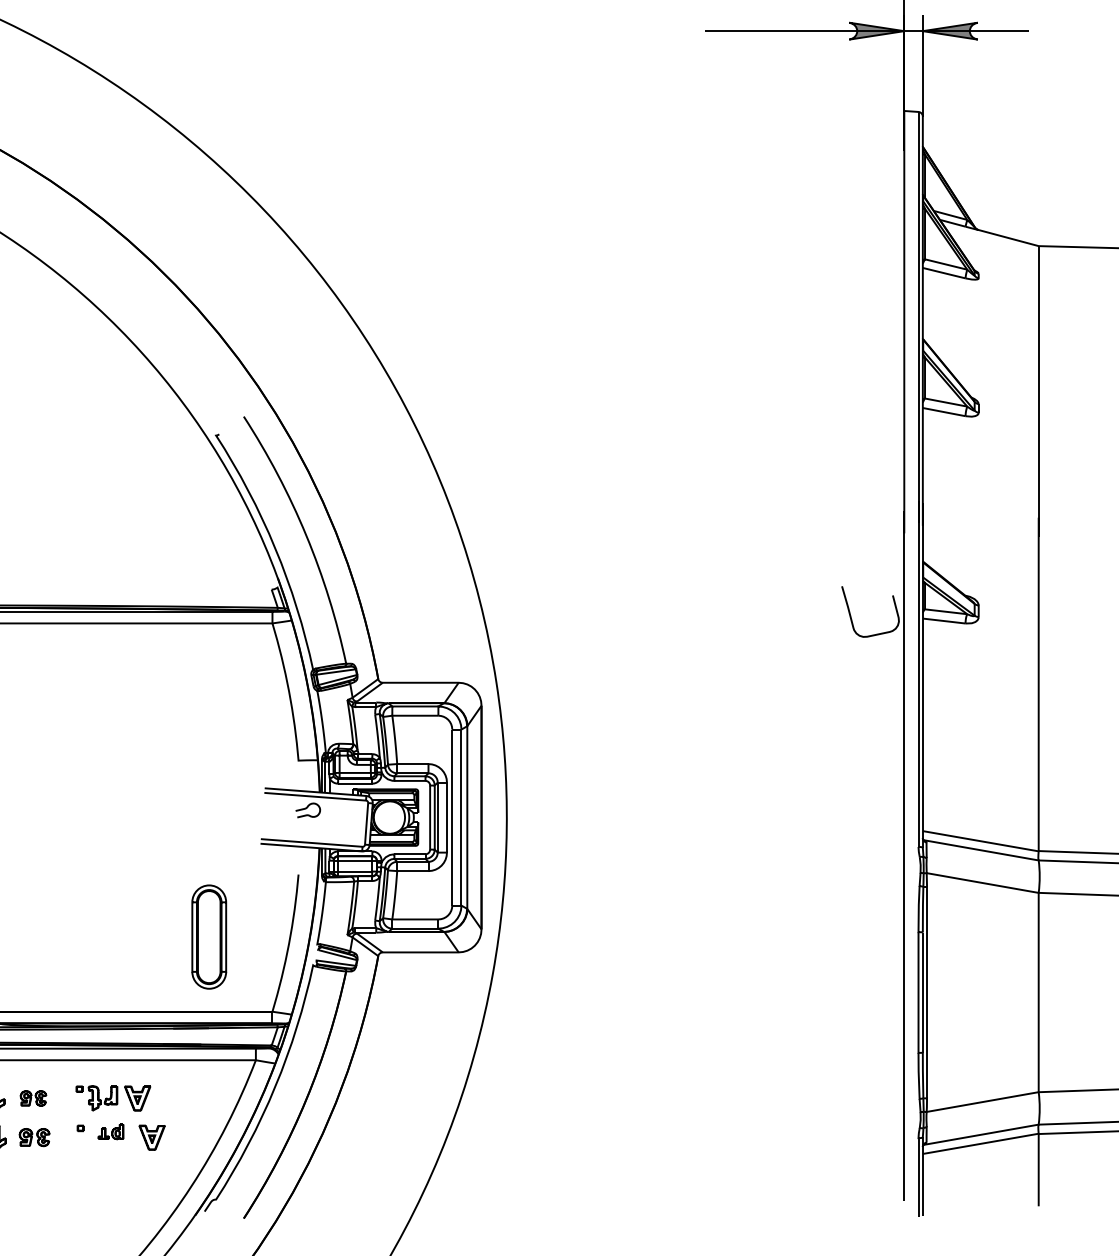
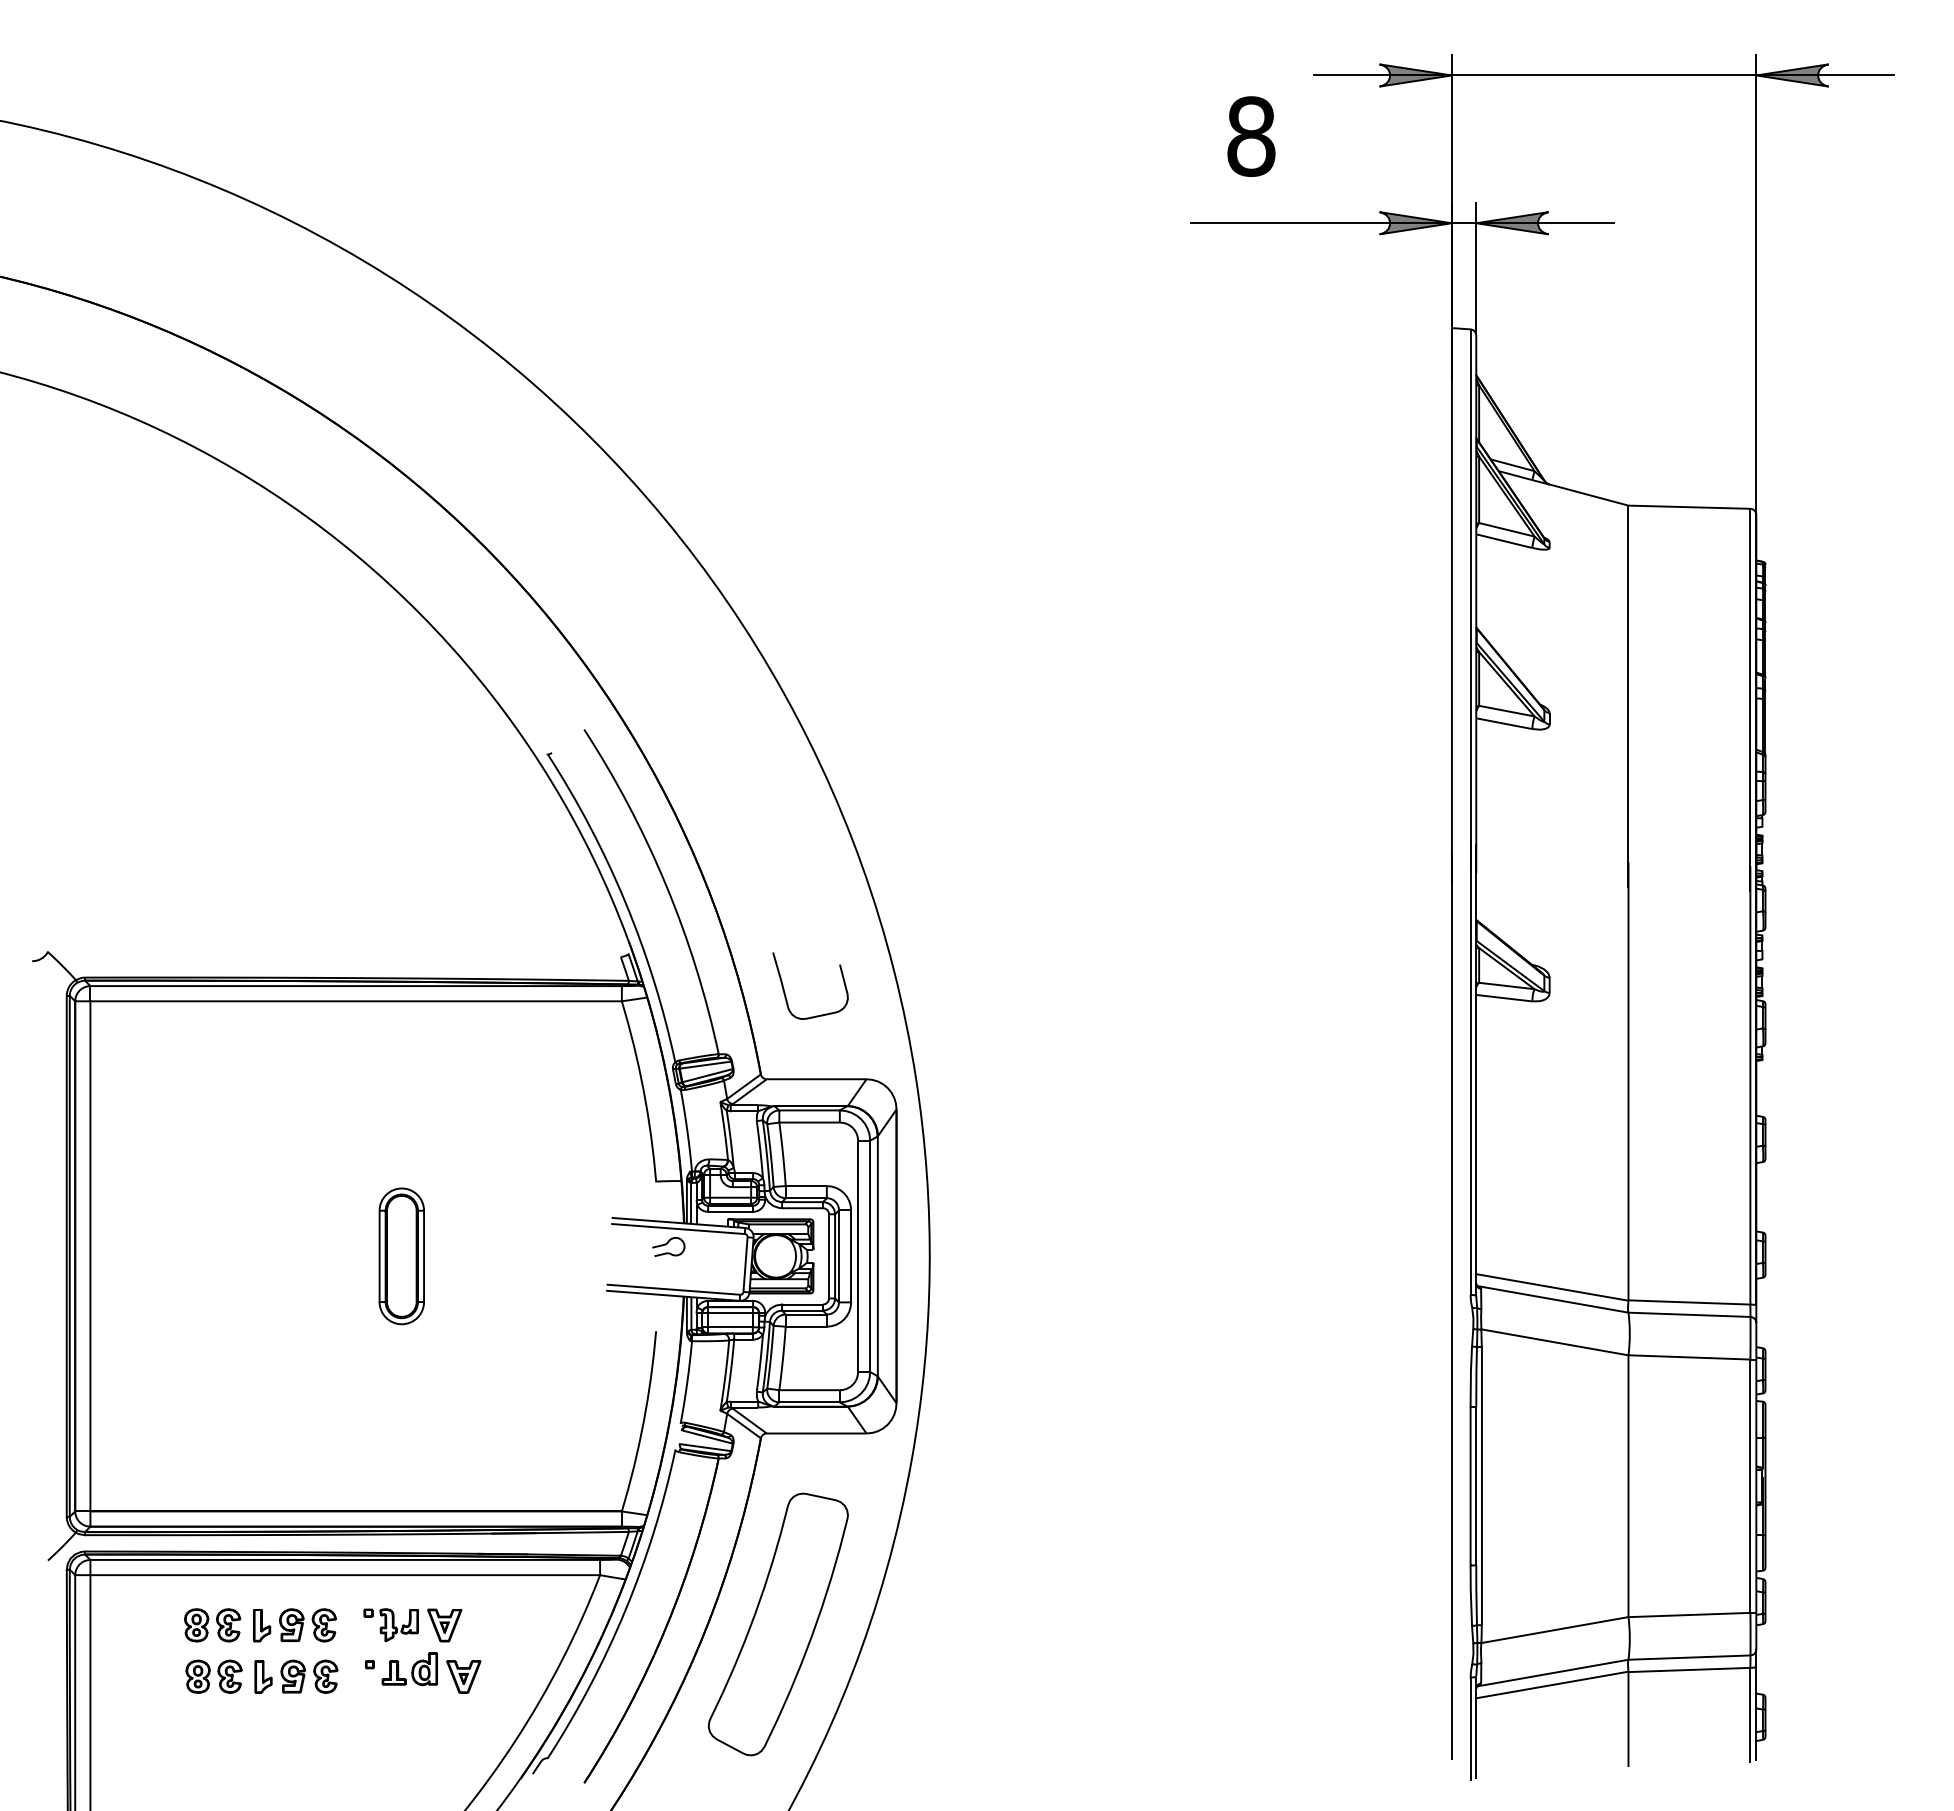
curve: (851, 616) -> (785, 992), moved
part: (209, 937) -> (401, 1256), moved
part: (390, 1097) -> (777, 1624), added
part: (33, 1098) -> (307, 1625), size x1.67
part: (110, 1132) -> (409, 1669), size x1.67
part: (34, 1137) -> (309, 1676), size x1.43

